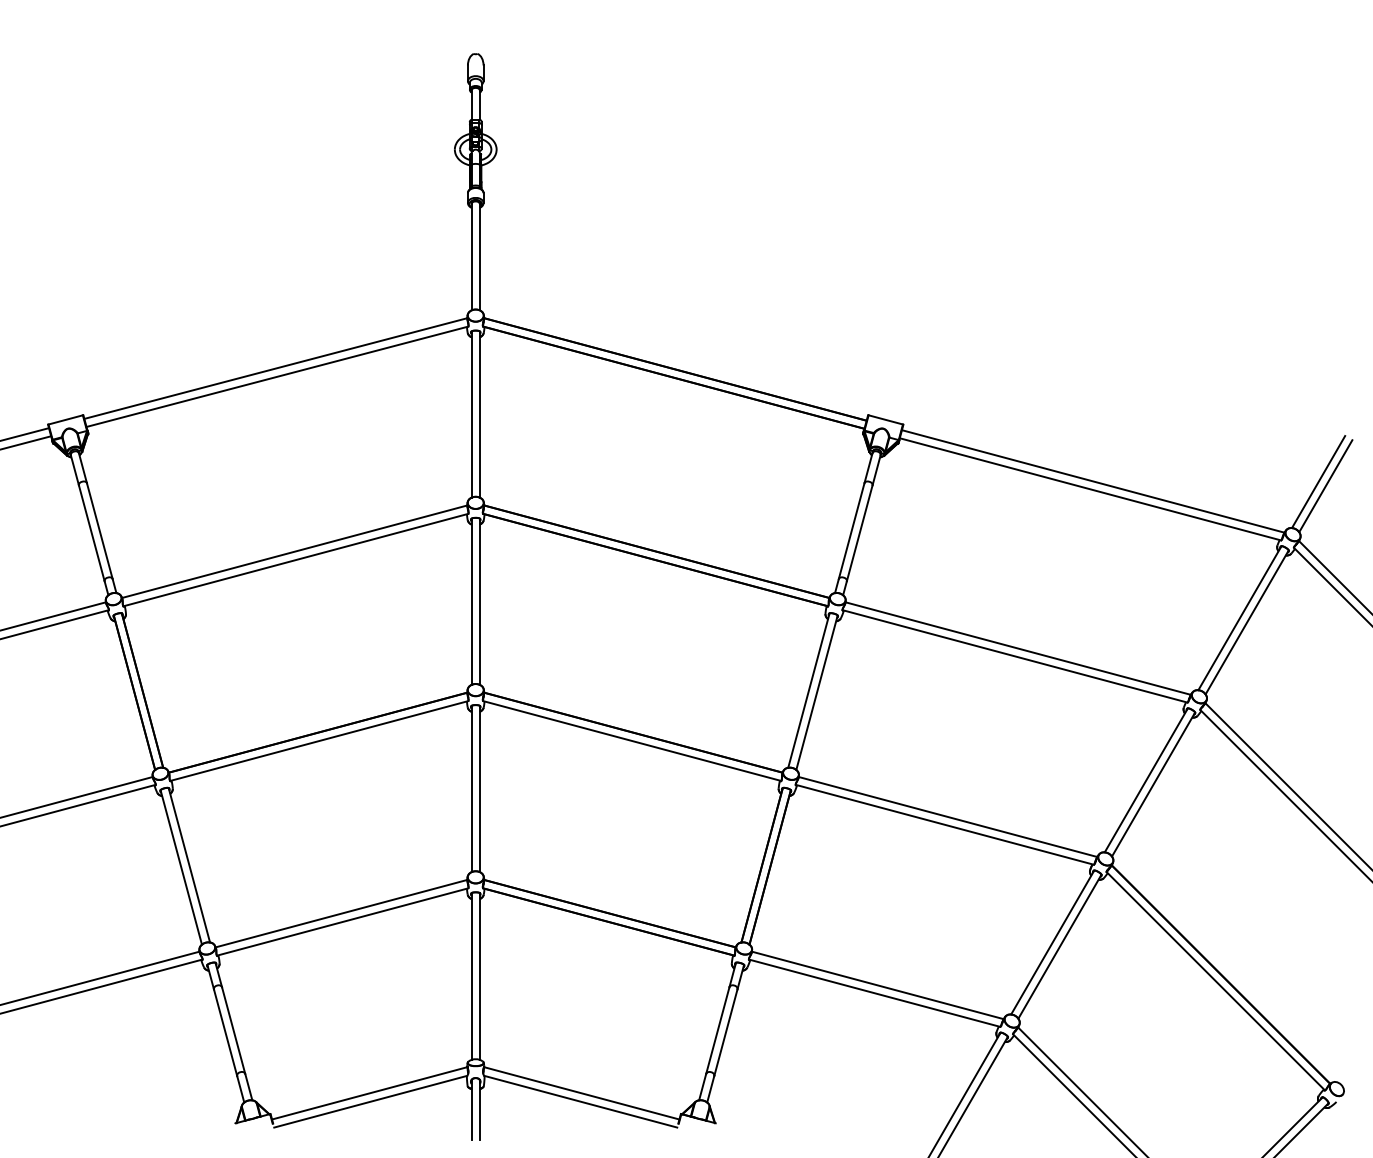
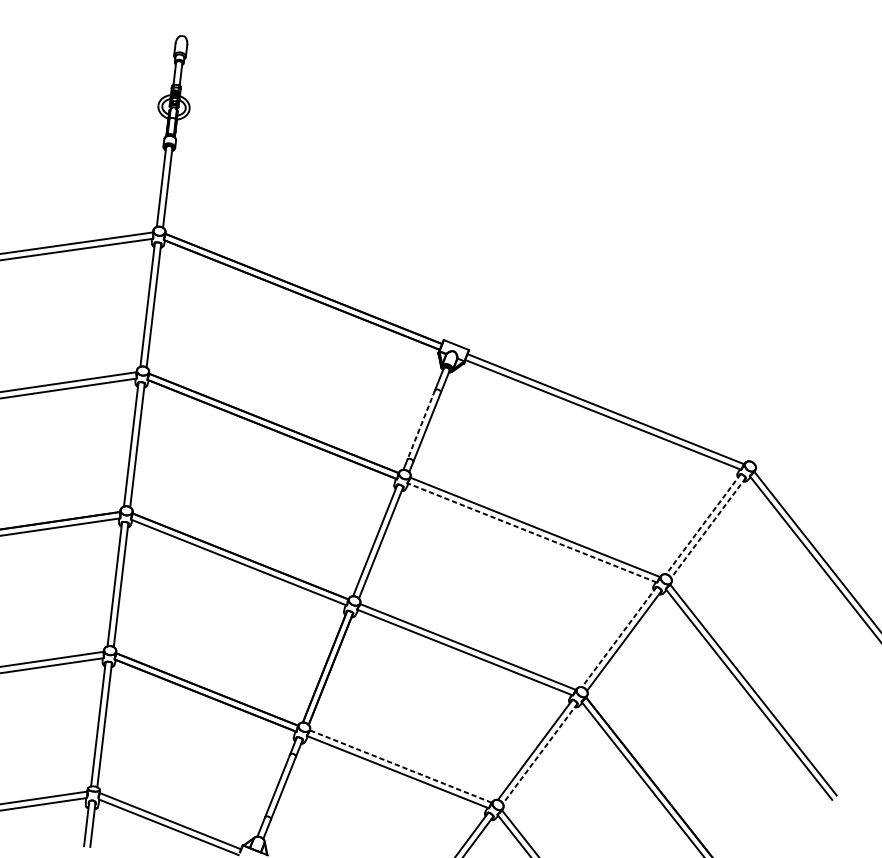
line: (1318, 482) -> (774, 429), removed
line: (1325, 486) -> (778, 433), removed
line: (851, 531) -> (421, 425), solid -> dashed
line: (1239, 618) -> (703, 524), solid -> dashed
line: (1246, 622) -> (707, 527), solid -> dashed
line: (1014, 656) -> (531, 533), solid -> dashed
line: (1146, 780) -> (619, 637), solid -> dashed
line: (1059, 947) -> (539, 754), solid -> dashed
line: (877, 985) -> (400, 766), solid -> dashed

